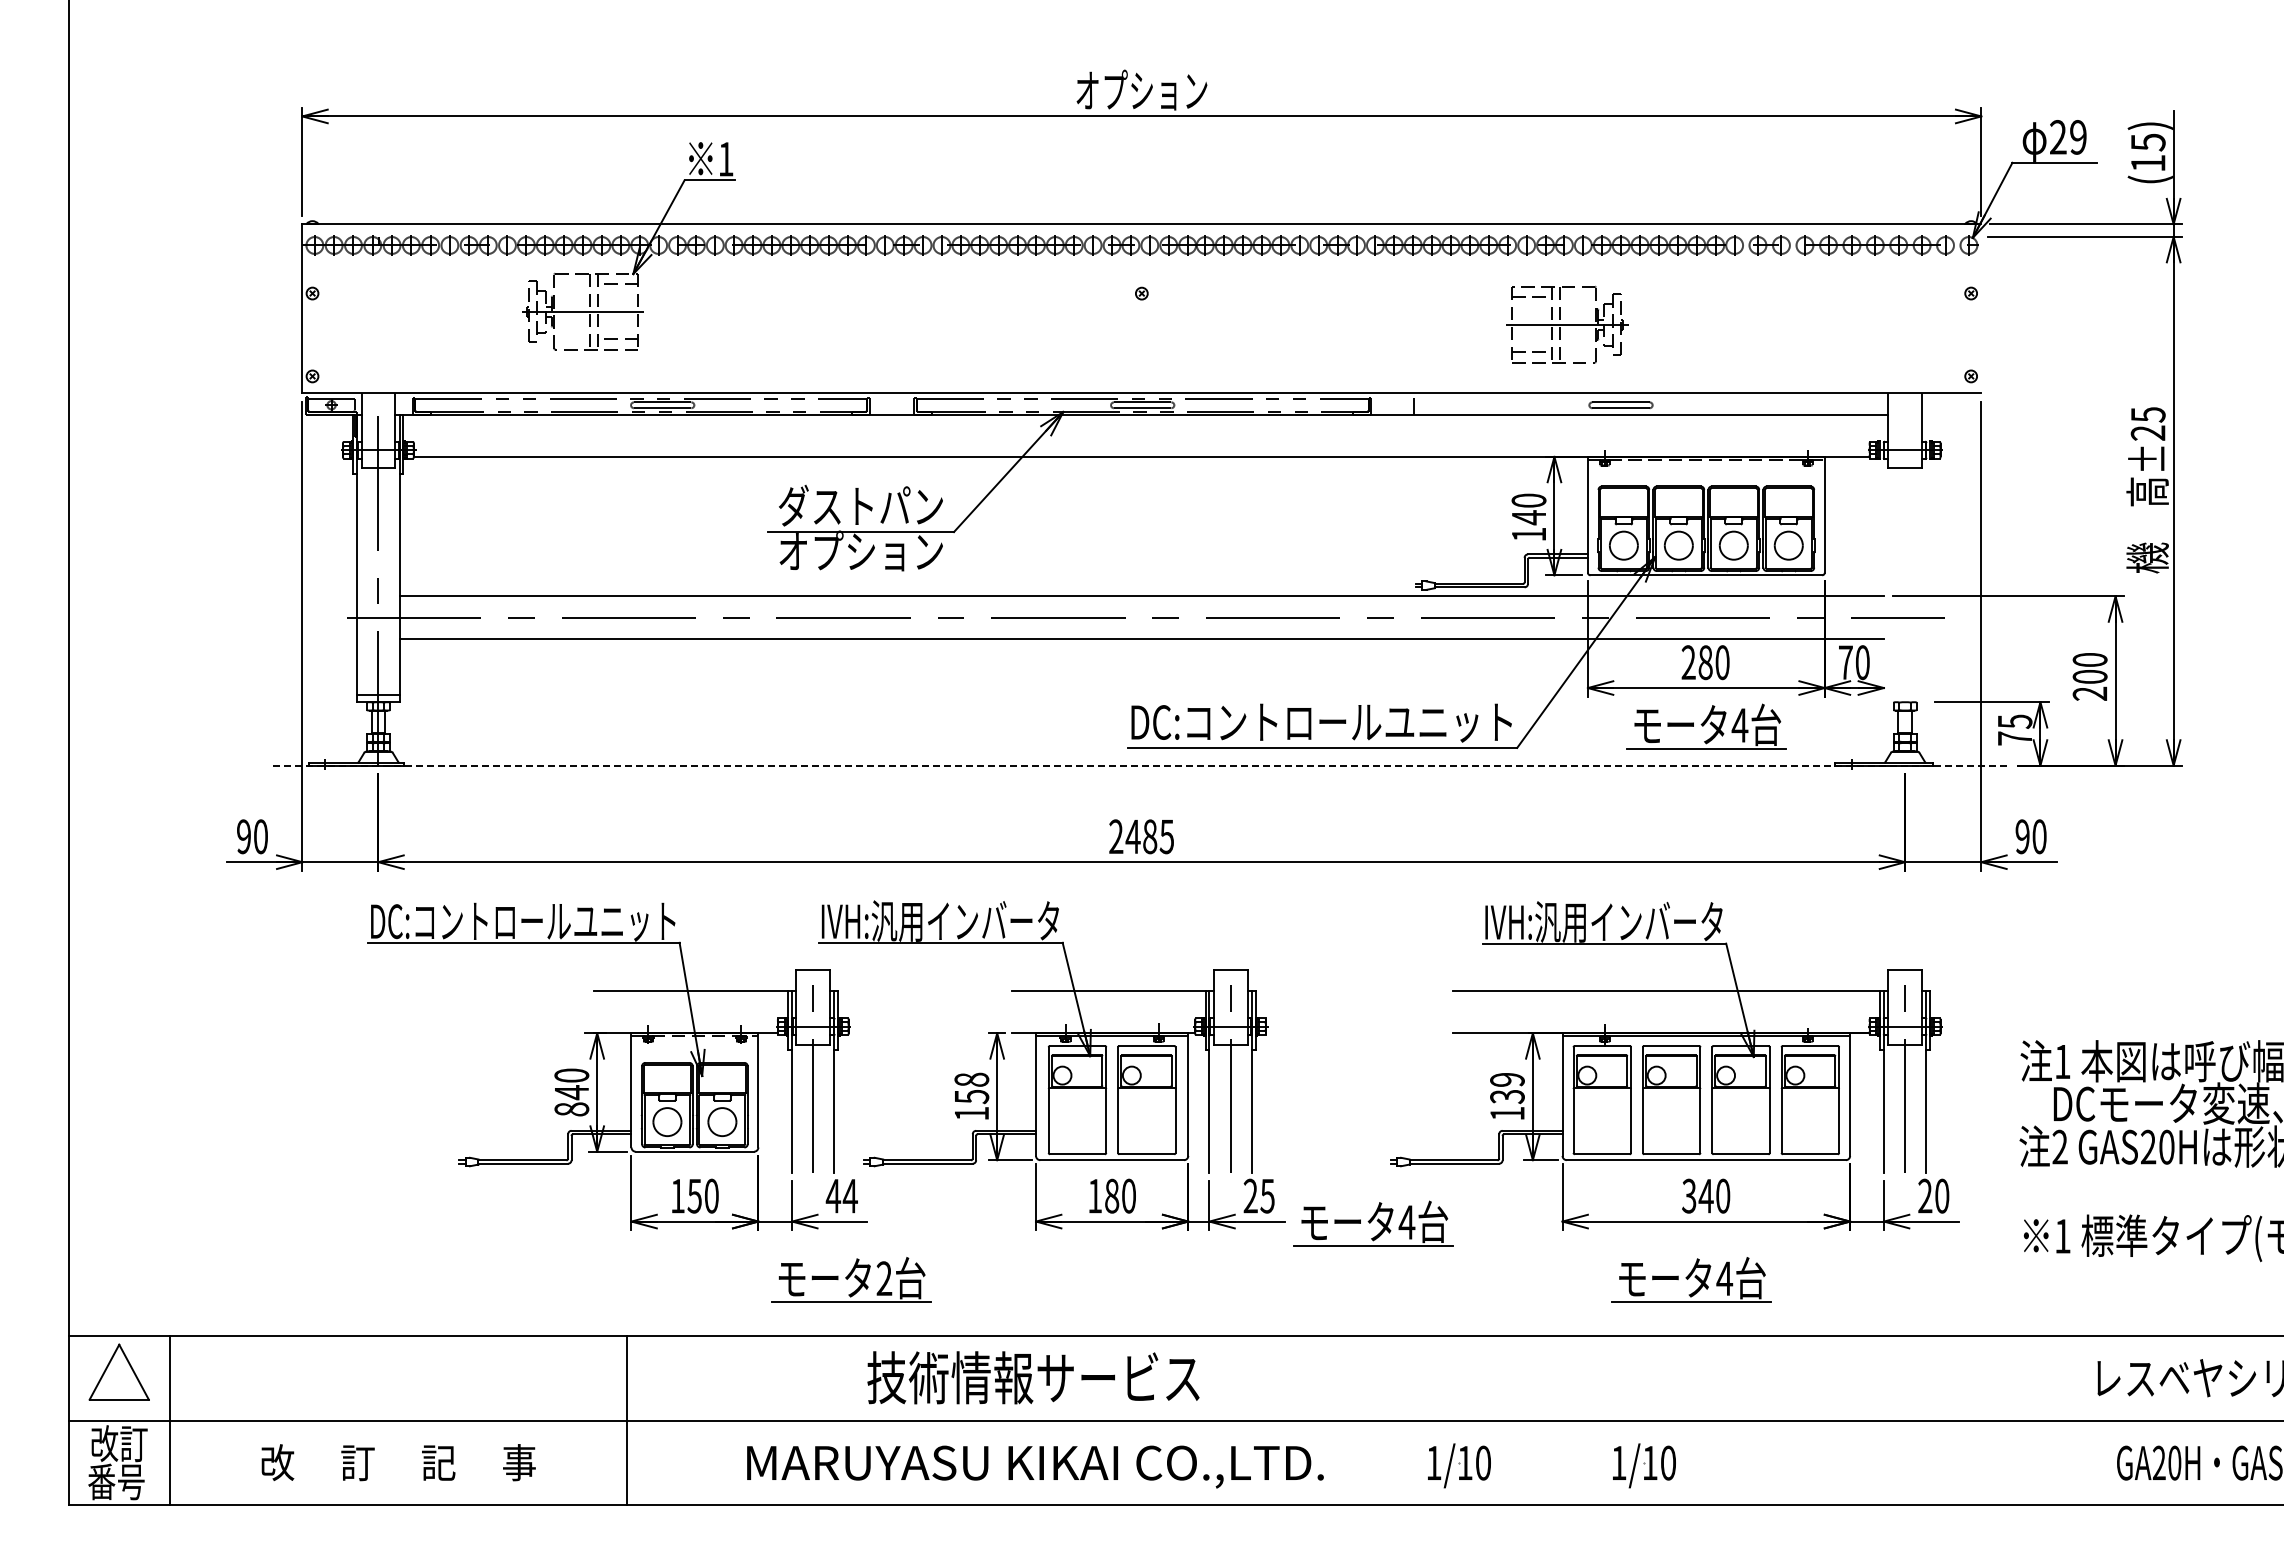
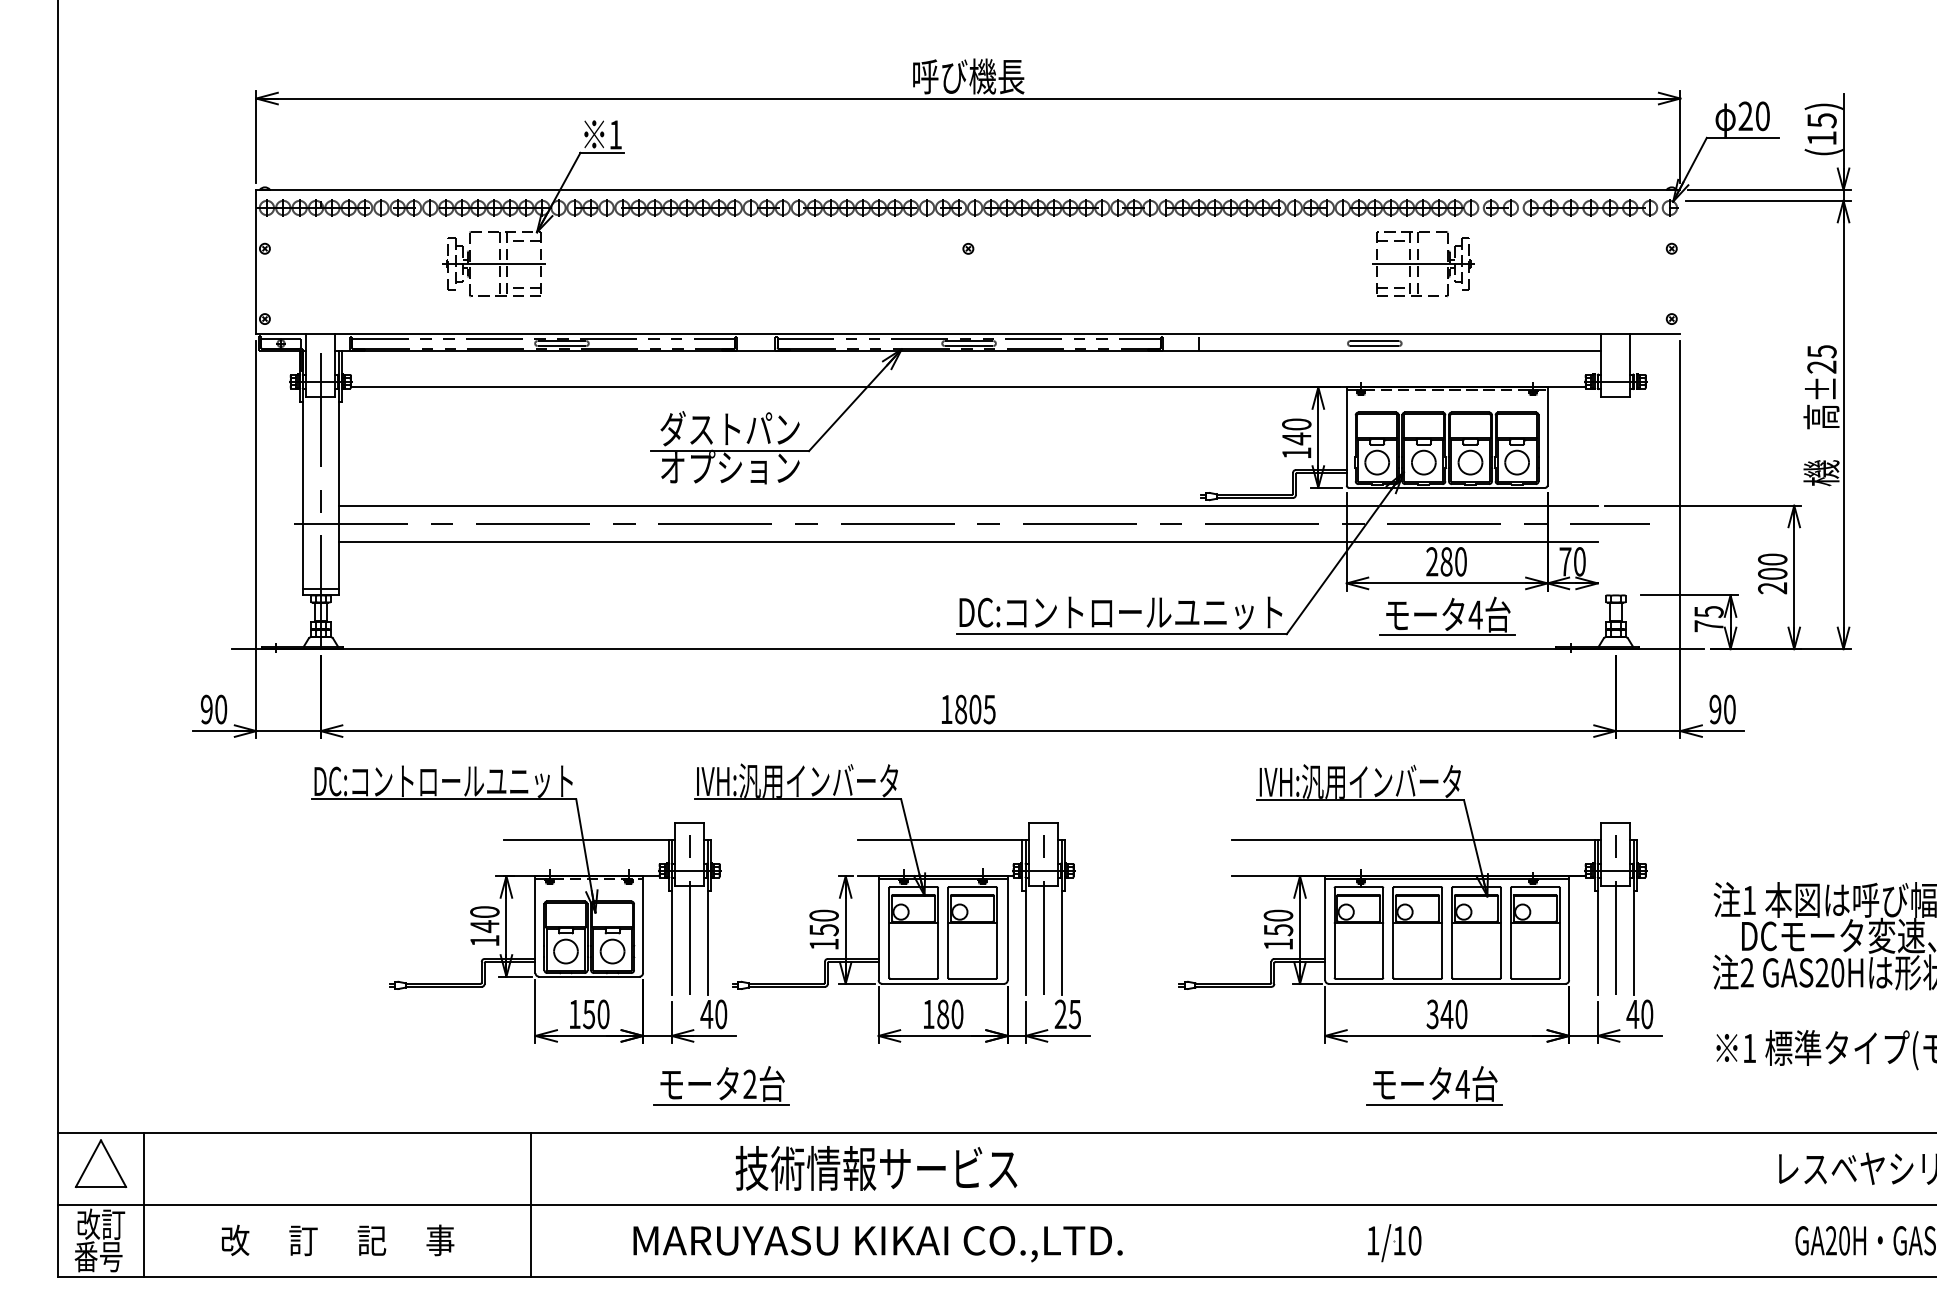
text: (1141, 90) -> (968, 76), オプション -> 呼び機長
text: (2078, 137) -> (1762, 116), 29 -> 20
part: (1567, 324) -> (1423, 264), moved
line: (1141, 765) -> (968, 649), dashed -> solid
text: (1133, 836) -> (961, 709), 2485 -> 1805
text: (971, 1079) -> (823, 915), 158 -> 150
text: (1507, 1087) -> (1278, 922), 139 -> 150
text: (571, 1109) -> (484, 940), 840 -> 140
text: (849, 1195) -> (720, 1013), 44 -> 40
text: (1924, 1195) -> (1632, 1013), 20 -> 40
part: (1373, 1223) -> (1164, 1037), removed
part: (1459, 1465) -> (1237, 1242), removed

